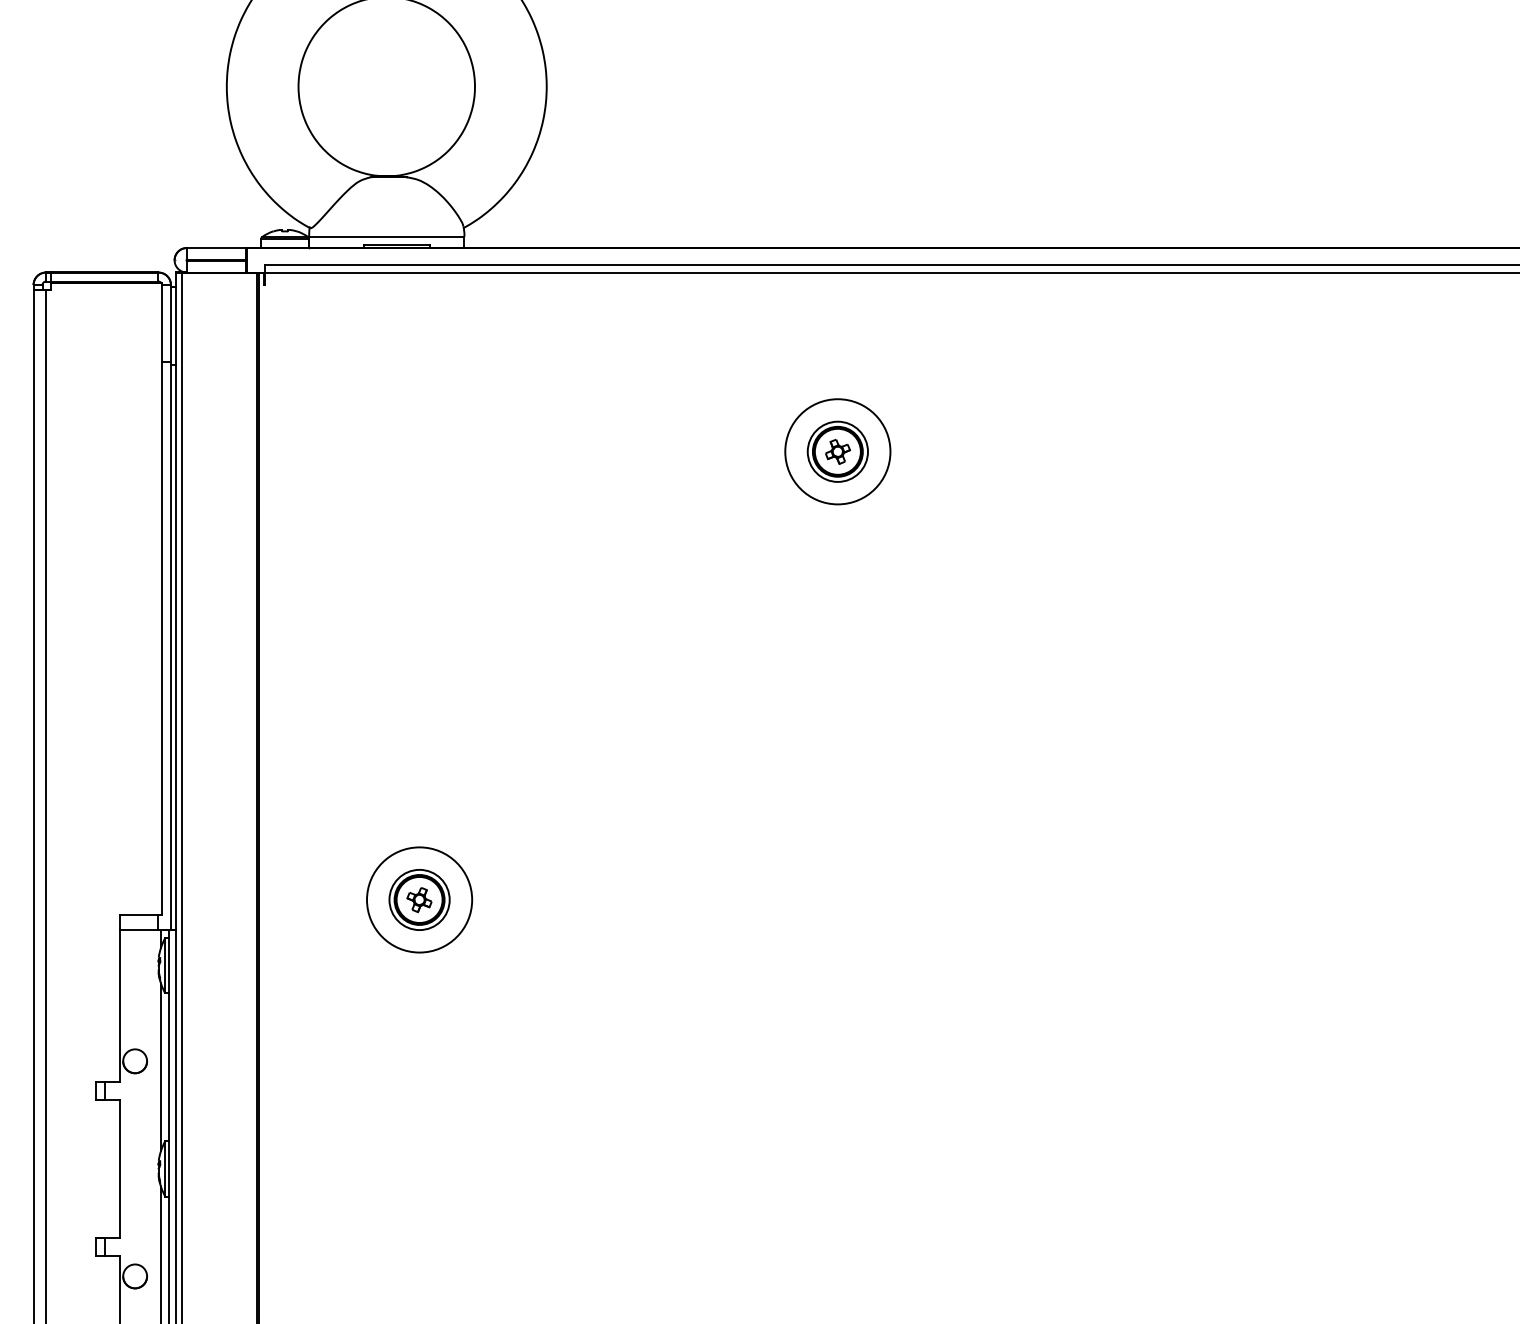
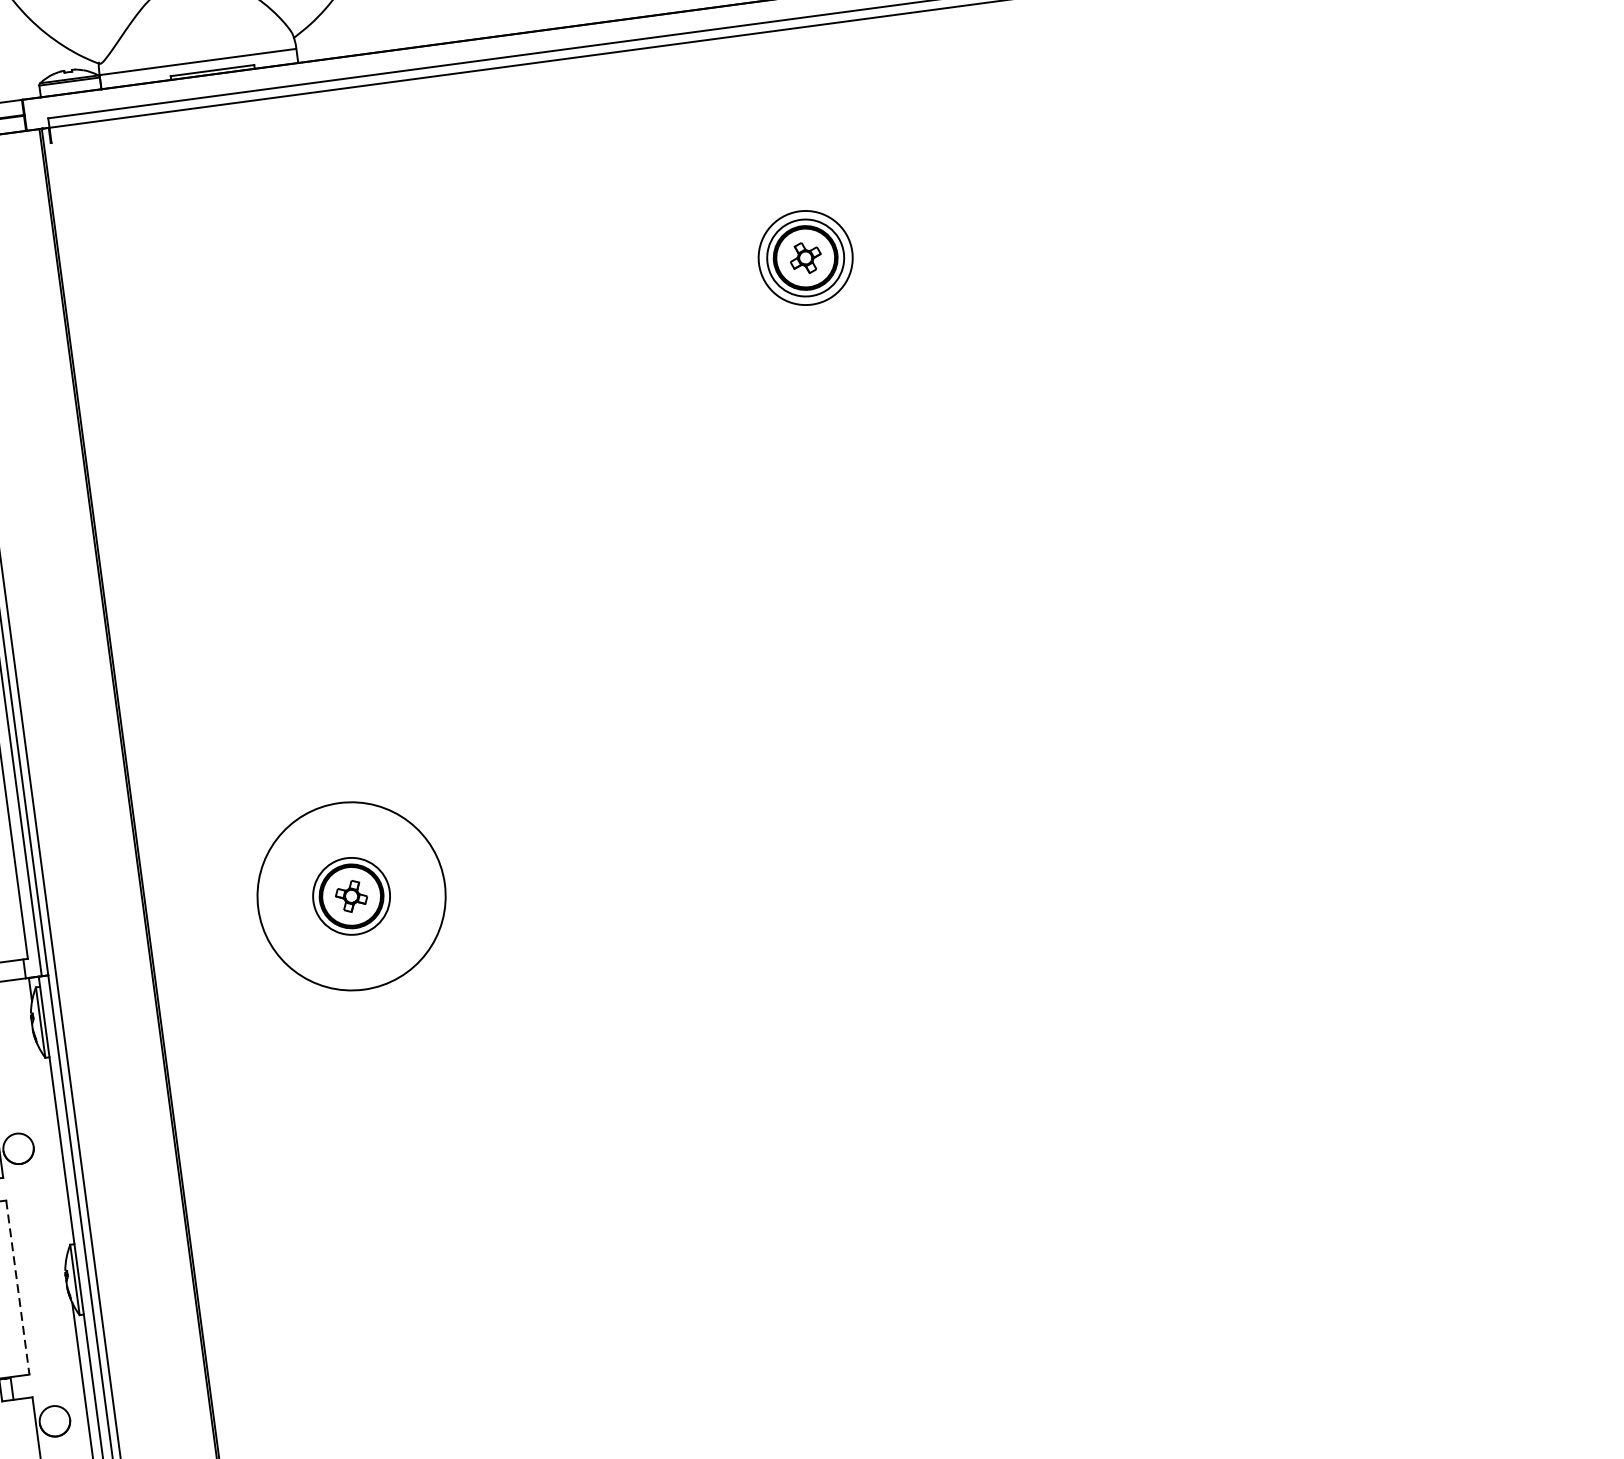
circle: (837, 451) -> (805, 257), size x0.7
circle: (419, 899) -> (351, 895), size x1.4
line: (160, 1067) -> (51, 1152), removed
line: (120, 1168) -> (18, 1287), solid -> dashed

